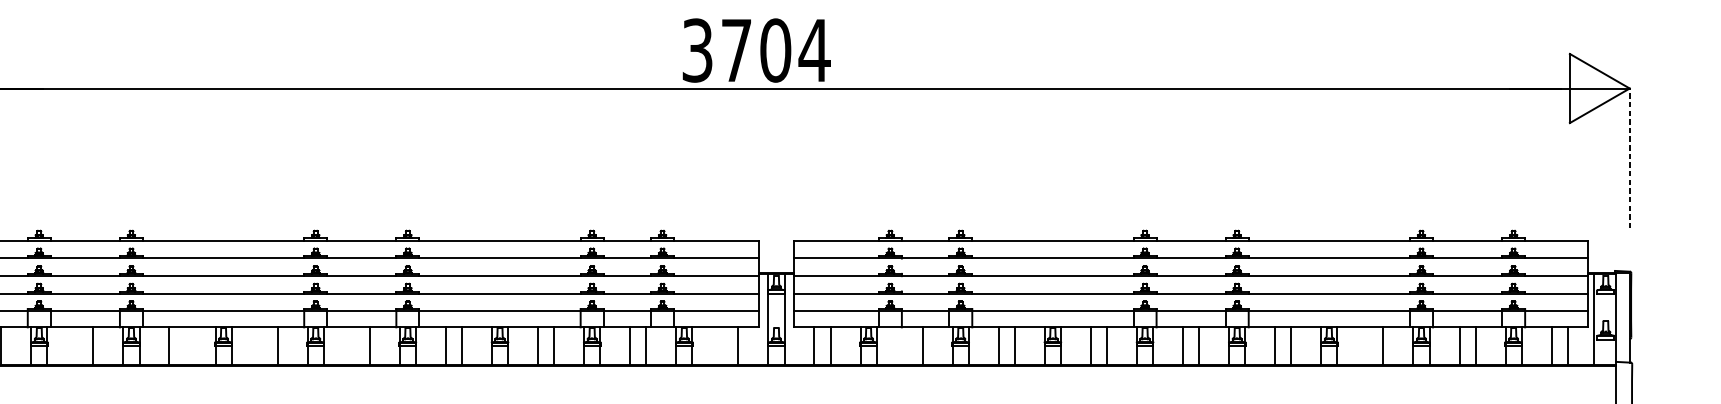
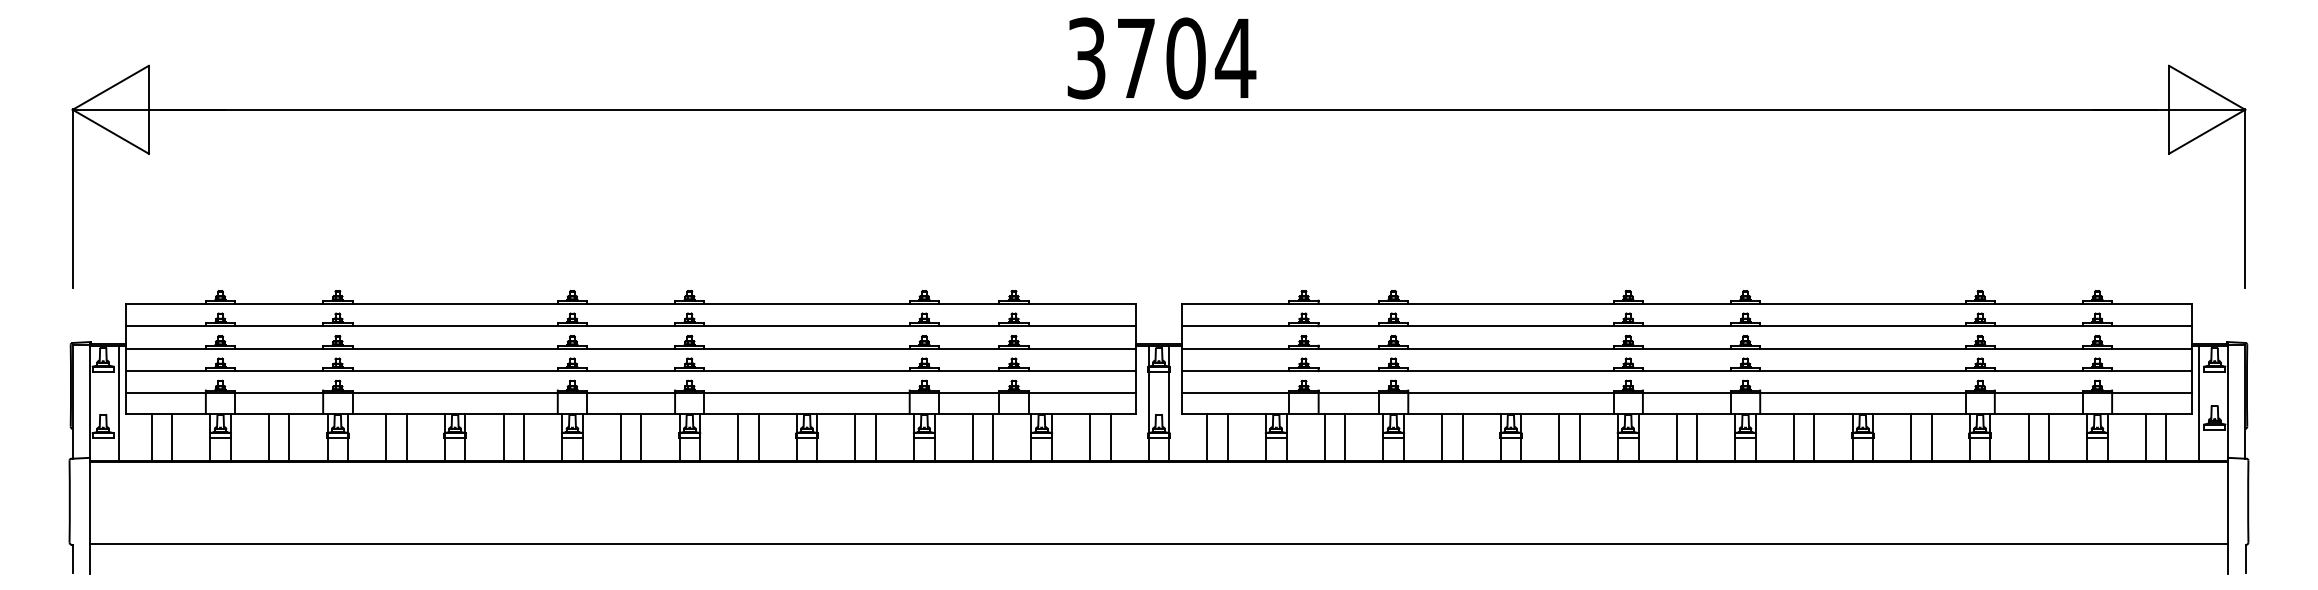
text: (756, 50) -> (1161, 58), moved
line: (1629, 158) -> (2245, 198), dashed -> solid
line: (76, 345) -> (268, 437), added
line: (185, 345) -> (406, 437), added
line: (261, 345) -> (503, 437), added
line: (353, 345) -> (620, 437), added
line: (722, 345) -> (1090, 437), added
line: (906, 345) -> (1324, 437), added
line: (1367, 345) -> (1911, 437), added

